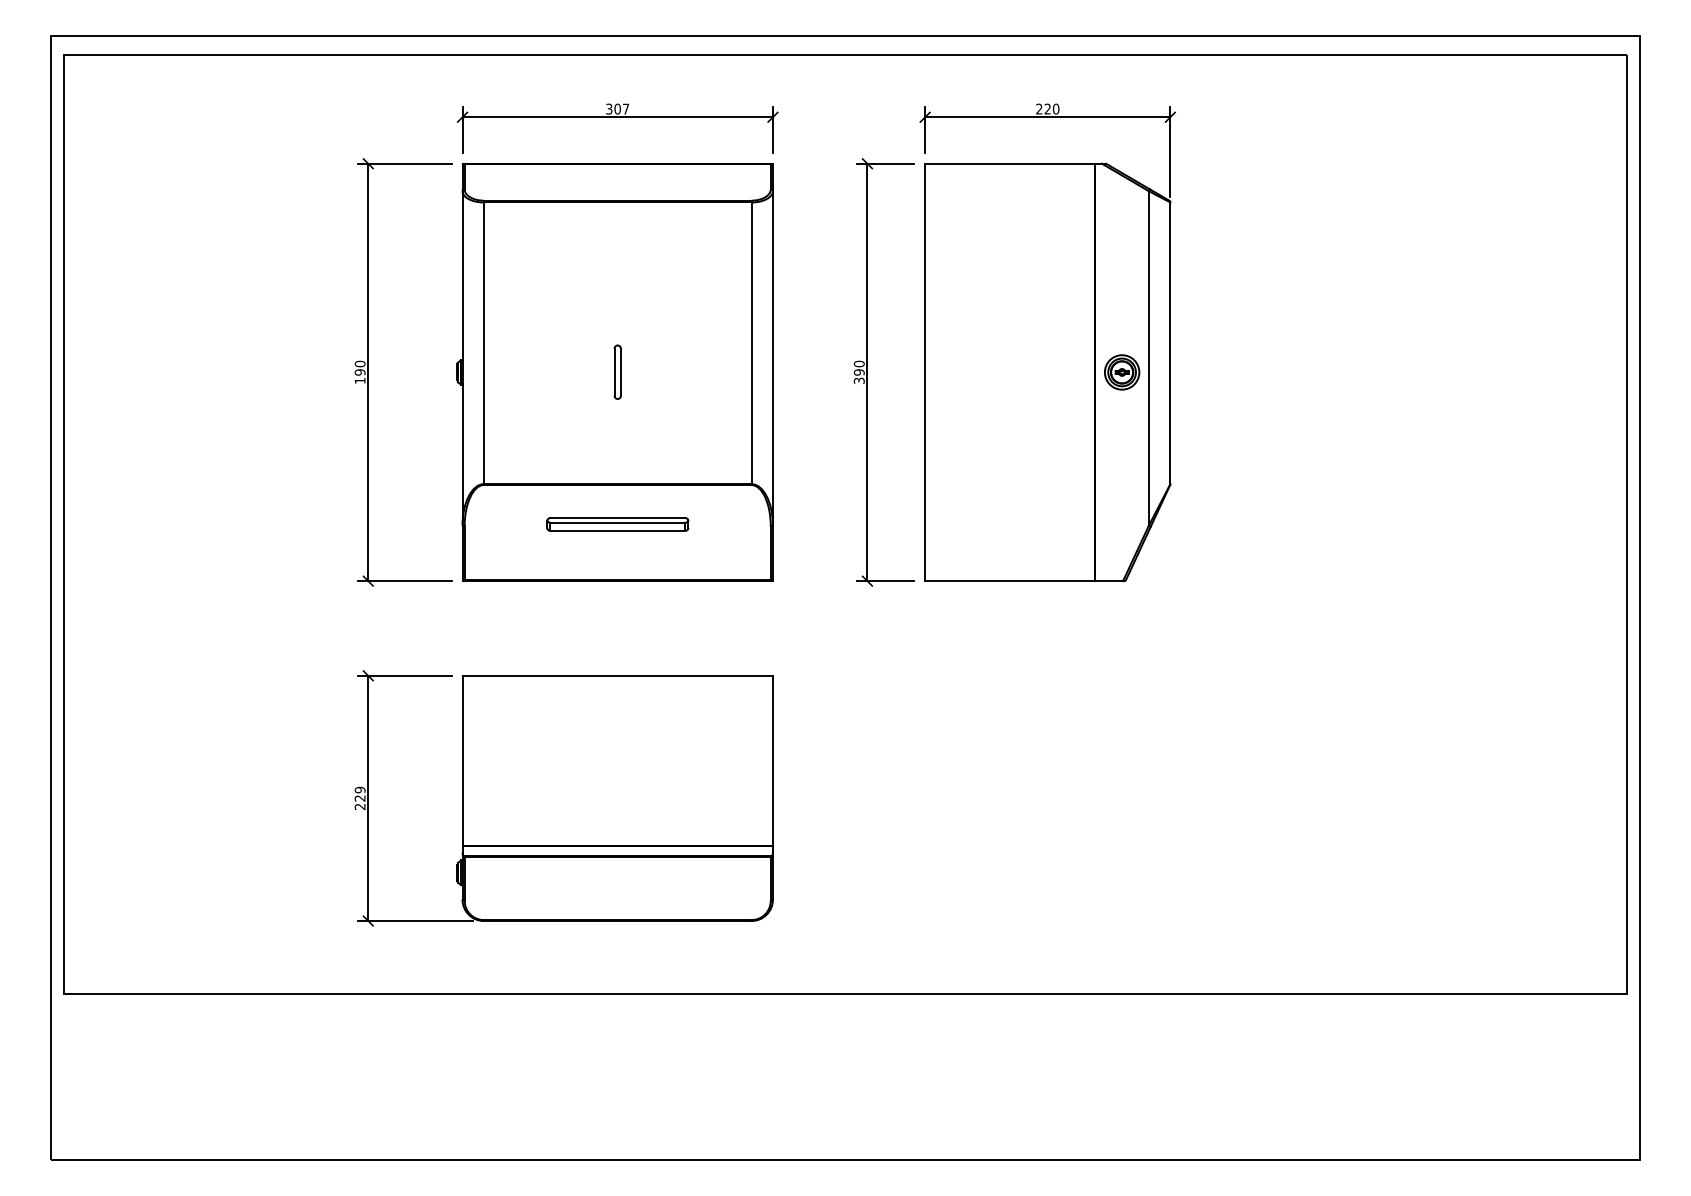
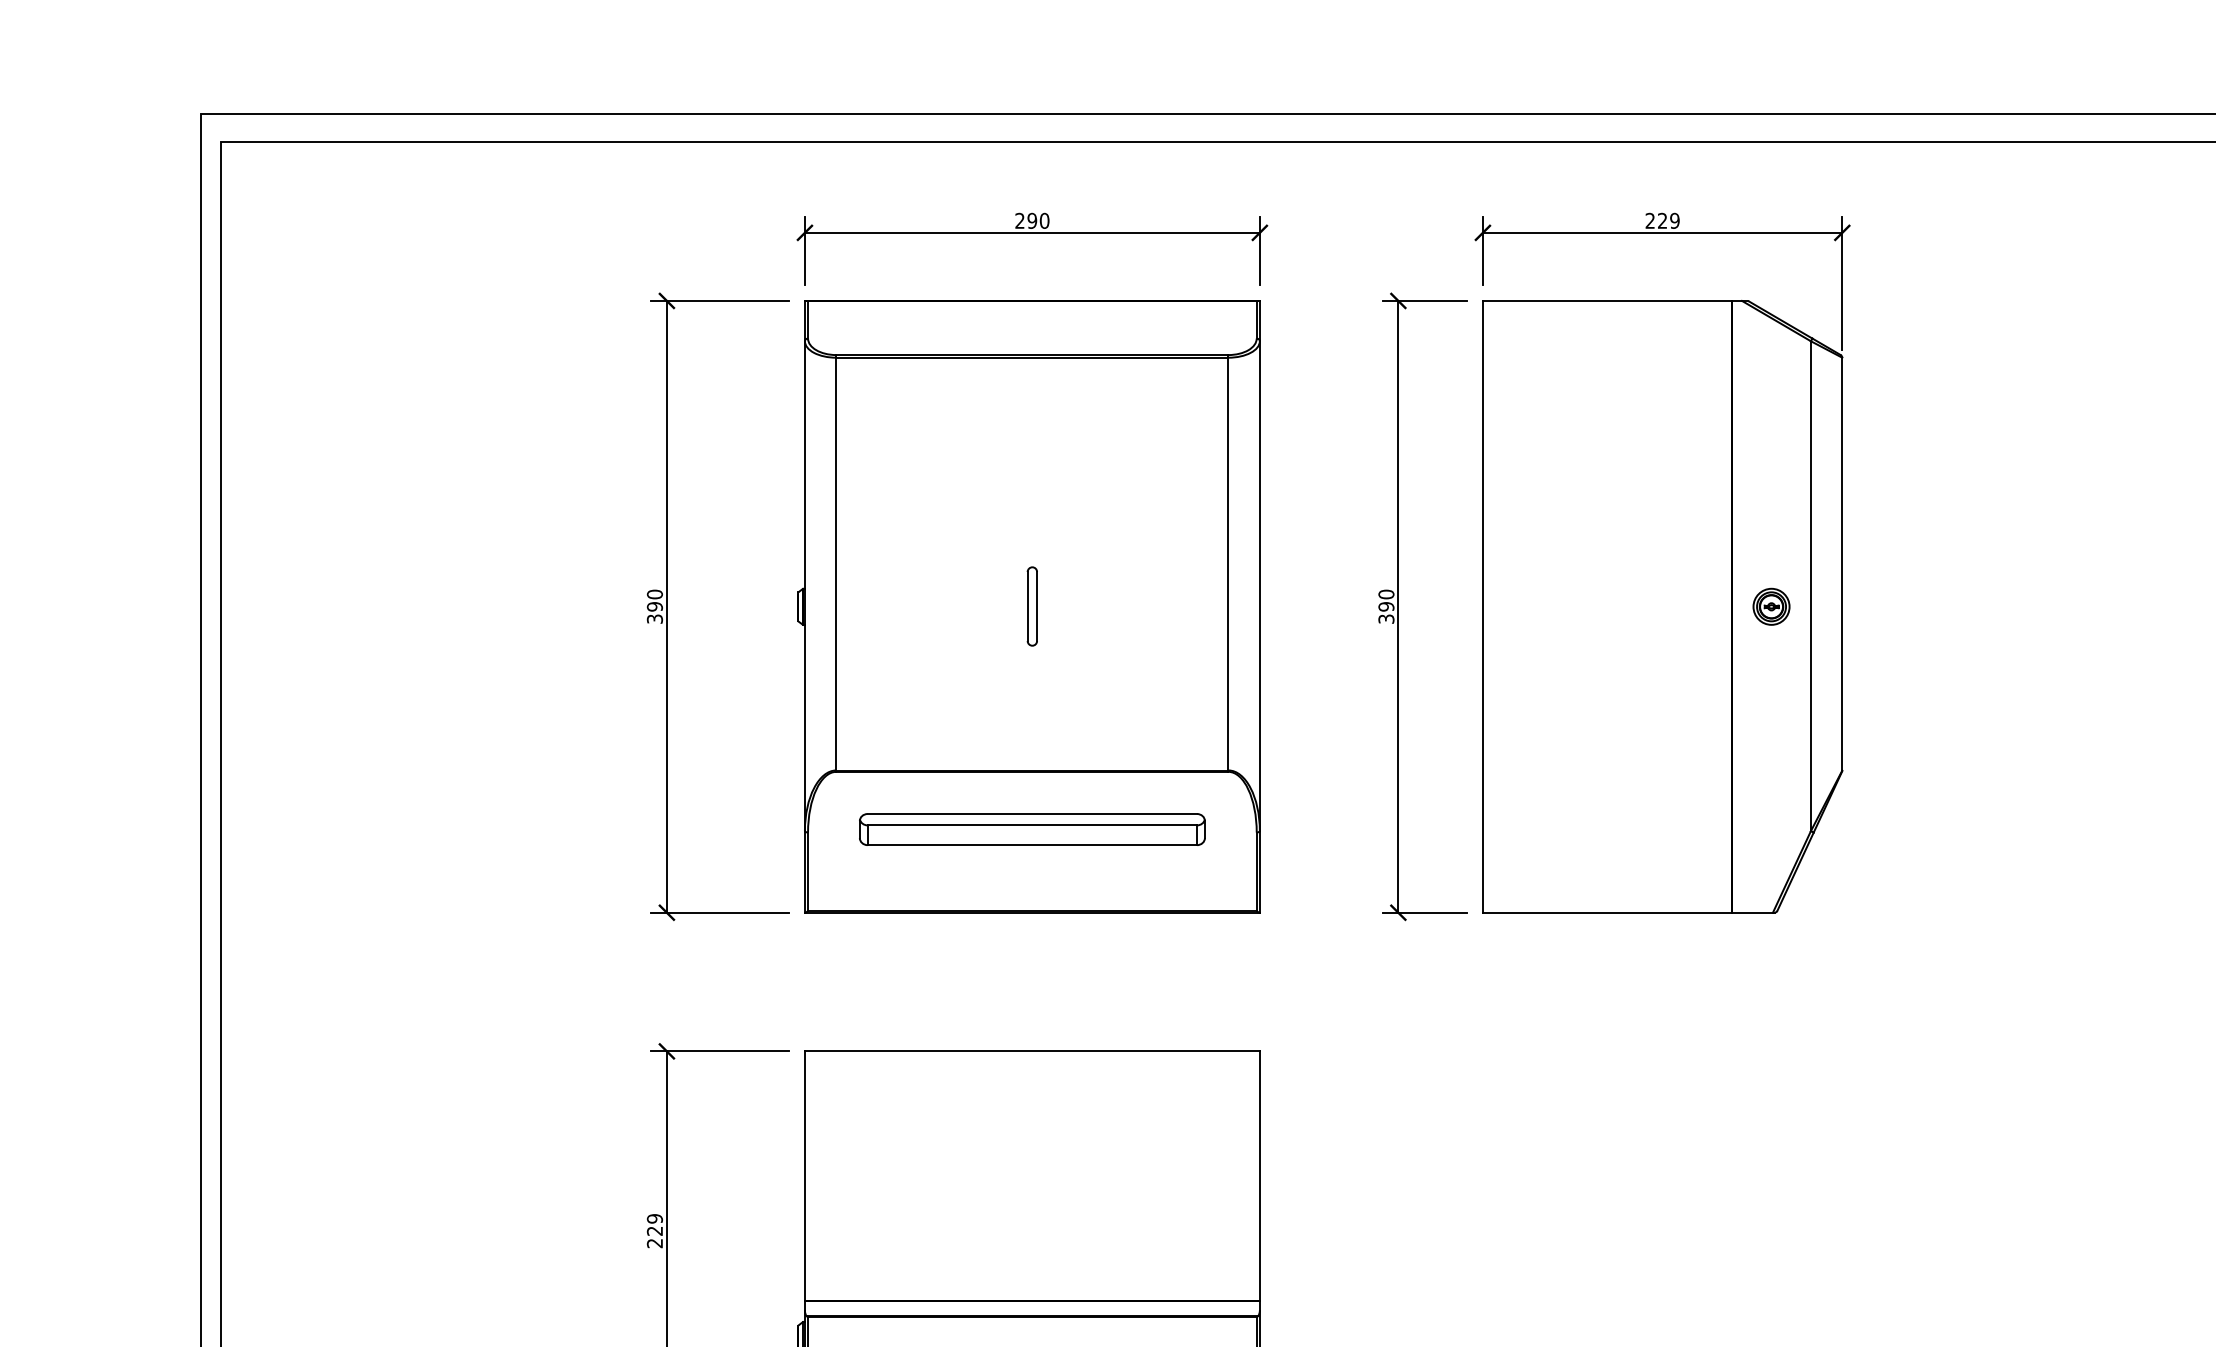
text: (617, 108) -> (1032, 220), 307 -> 290
text: (1055, 109) -> (1673, 221), 220 -> 229
part: (1121, 372) -> (1770, 606), size x0.71
text: (359, 380) -> (653, 618), 190 -> 390
part: (617, 524) -> (1032, 829), size x1.67

